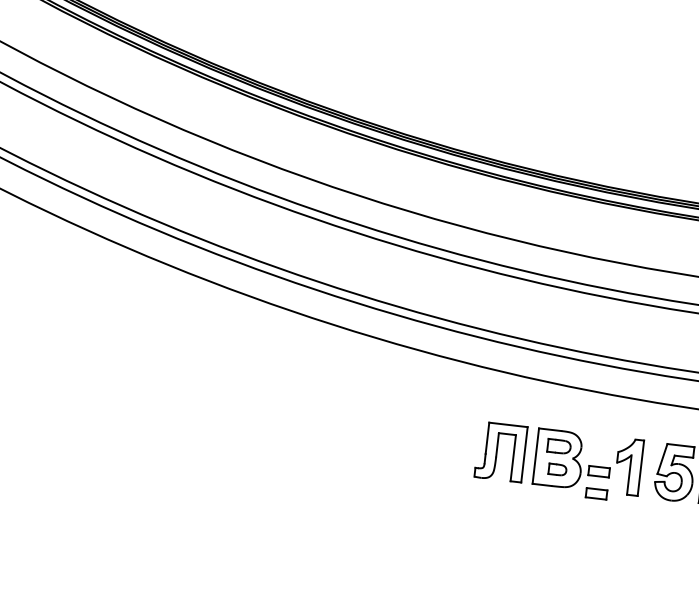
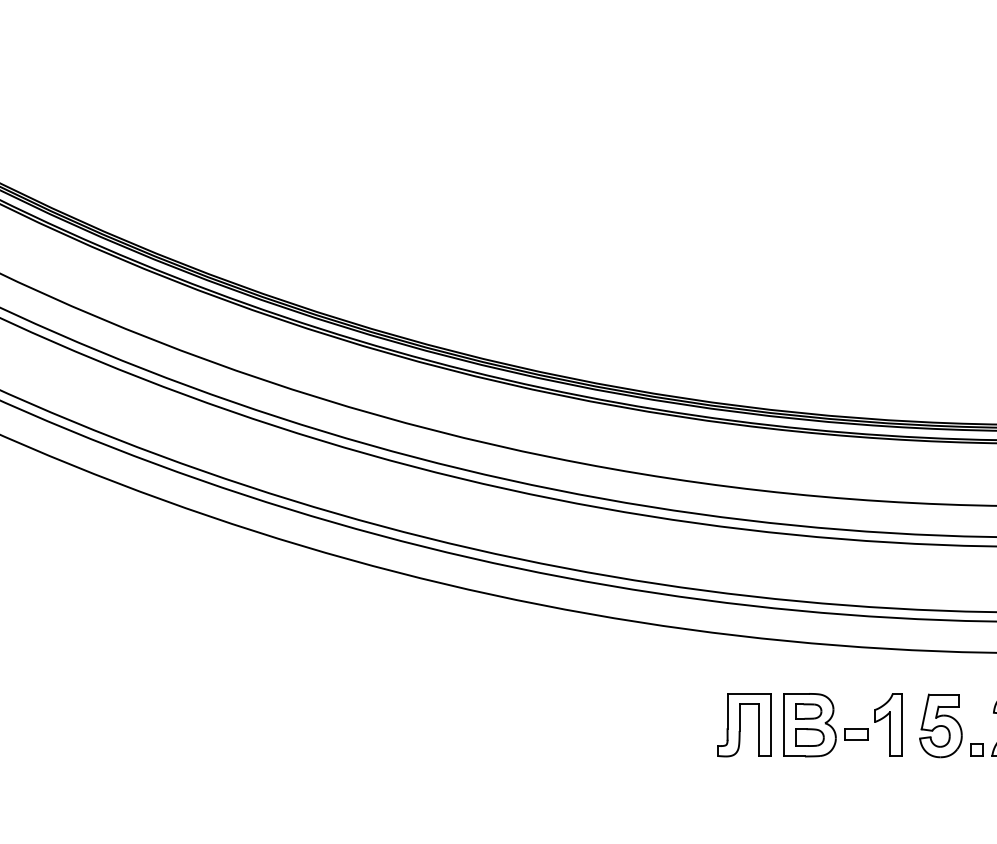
part: (557, 469) -> (809, 737), size x1.43
part: (596, 493) -> (856, 759), removed

